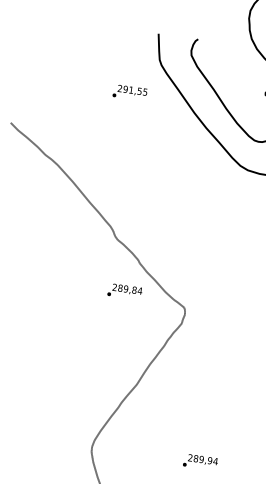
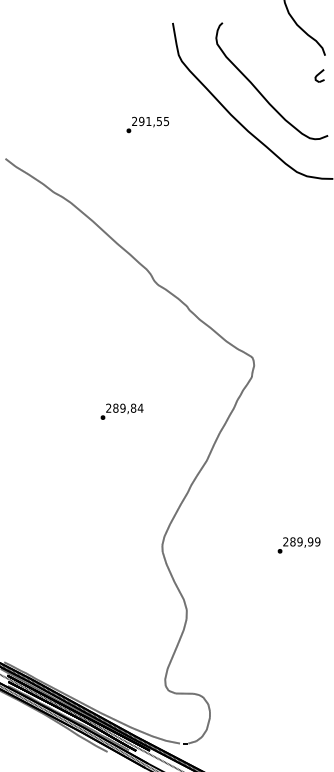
text: (129, 92) -> (147, 124), moved
text: (124, 291) -> (121, 411), moved
text: (215, 461) -> (317, 541), 289,94 -> 289,99

